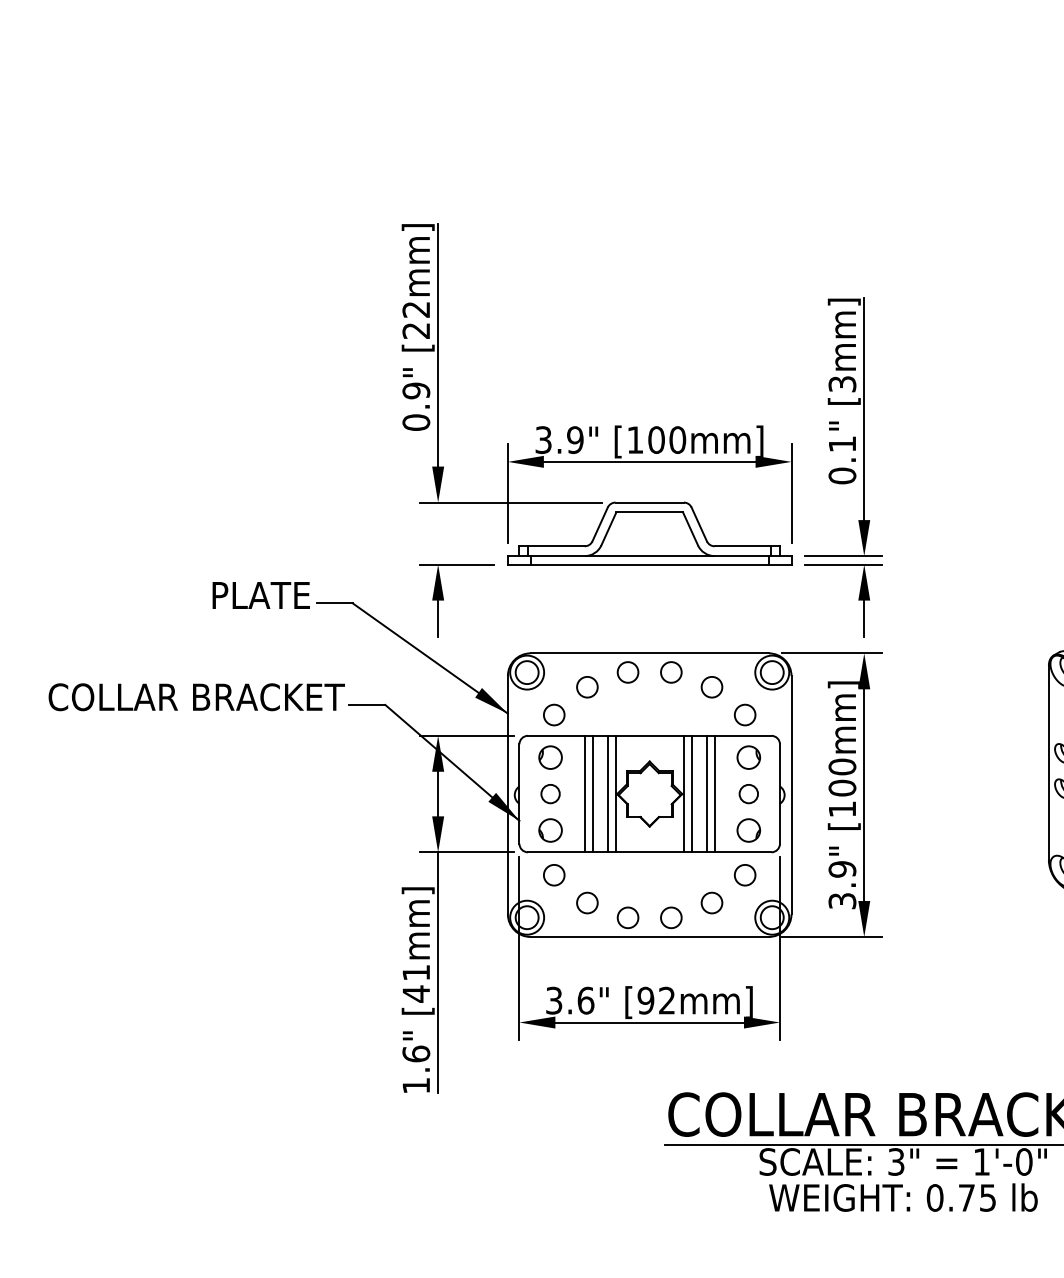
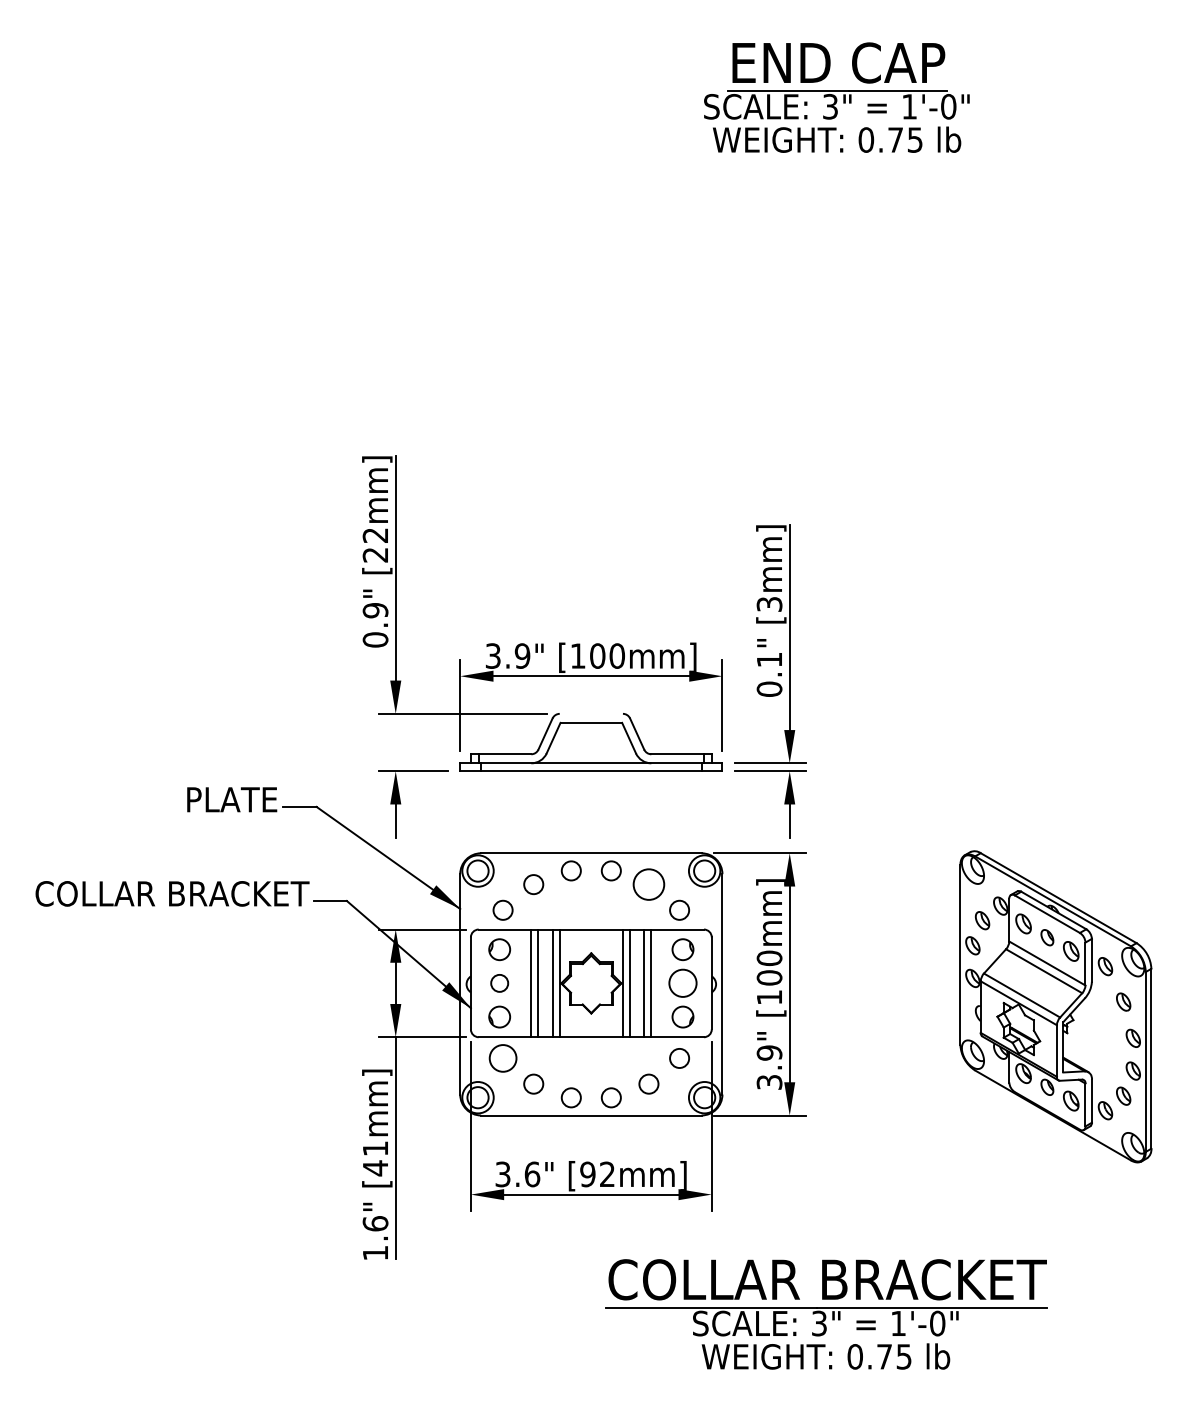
line: (648, 502) -> (590, 713), removed
circle: (711, 687) -> (648, 884), size x1.6
circle: (748, 794) -> (682, 983), size x1.6
circle: (553, 875) -> (502, 1058), size x1.4

